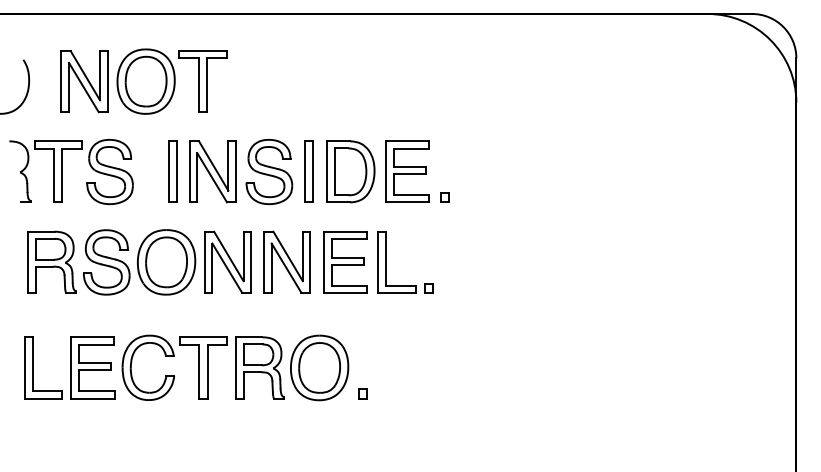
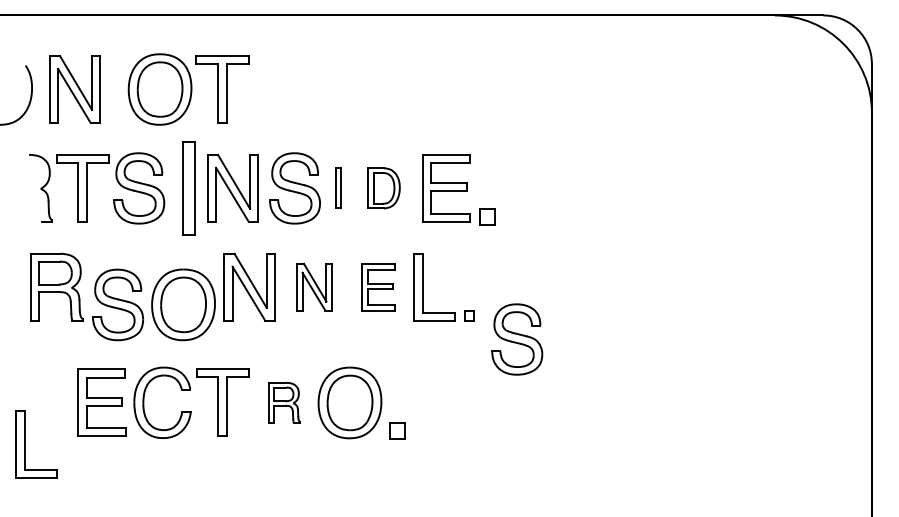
part: (84, 81) -> (75, 89), moved
part: (62, 171) -> (87, 187), moved
part: (172, 171) -> (188, 187), size x1.4
part: (308, 171) -> (337, 187), size x0.6
part: (350, 171) -> (383, 187), size x0.6
part: (444, 197) -> (486, 216), size x1.6
part: (286, 261) -> (313, 286), size x0.7
part: (139, 262) -> (153, 305), moved
part: (345, 262) -> (378, 287), size x0.7
part: (472, 310) -> (517, 340), added
part: (33, 367) -> (25, 444), moved
part: (259, 367) -> (284, 402), size x0.6
part: (362, 393) -> (396, 430), size x1.6

